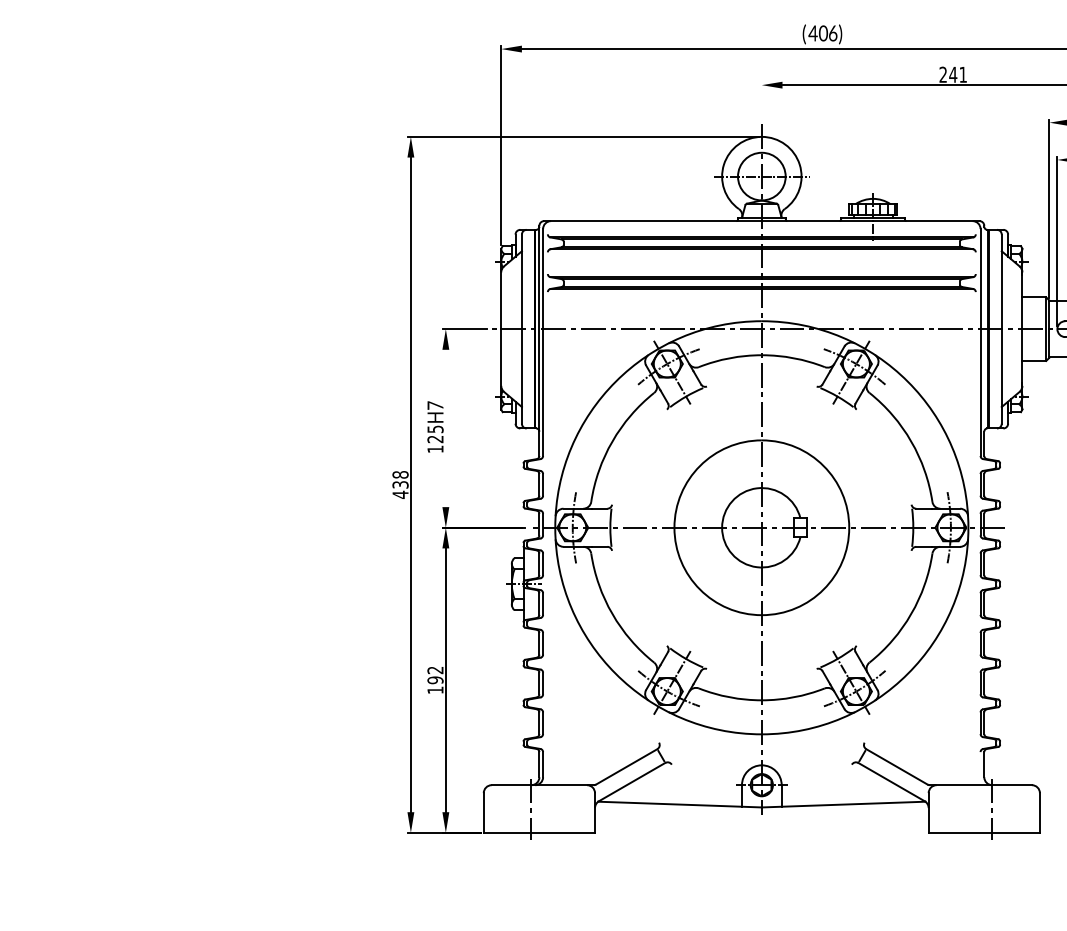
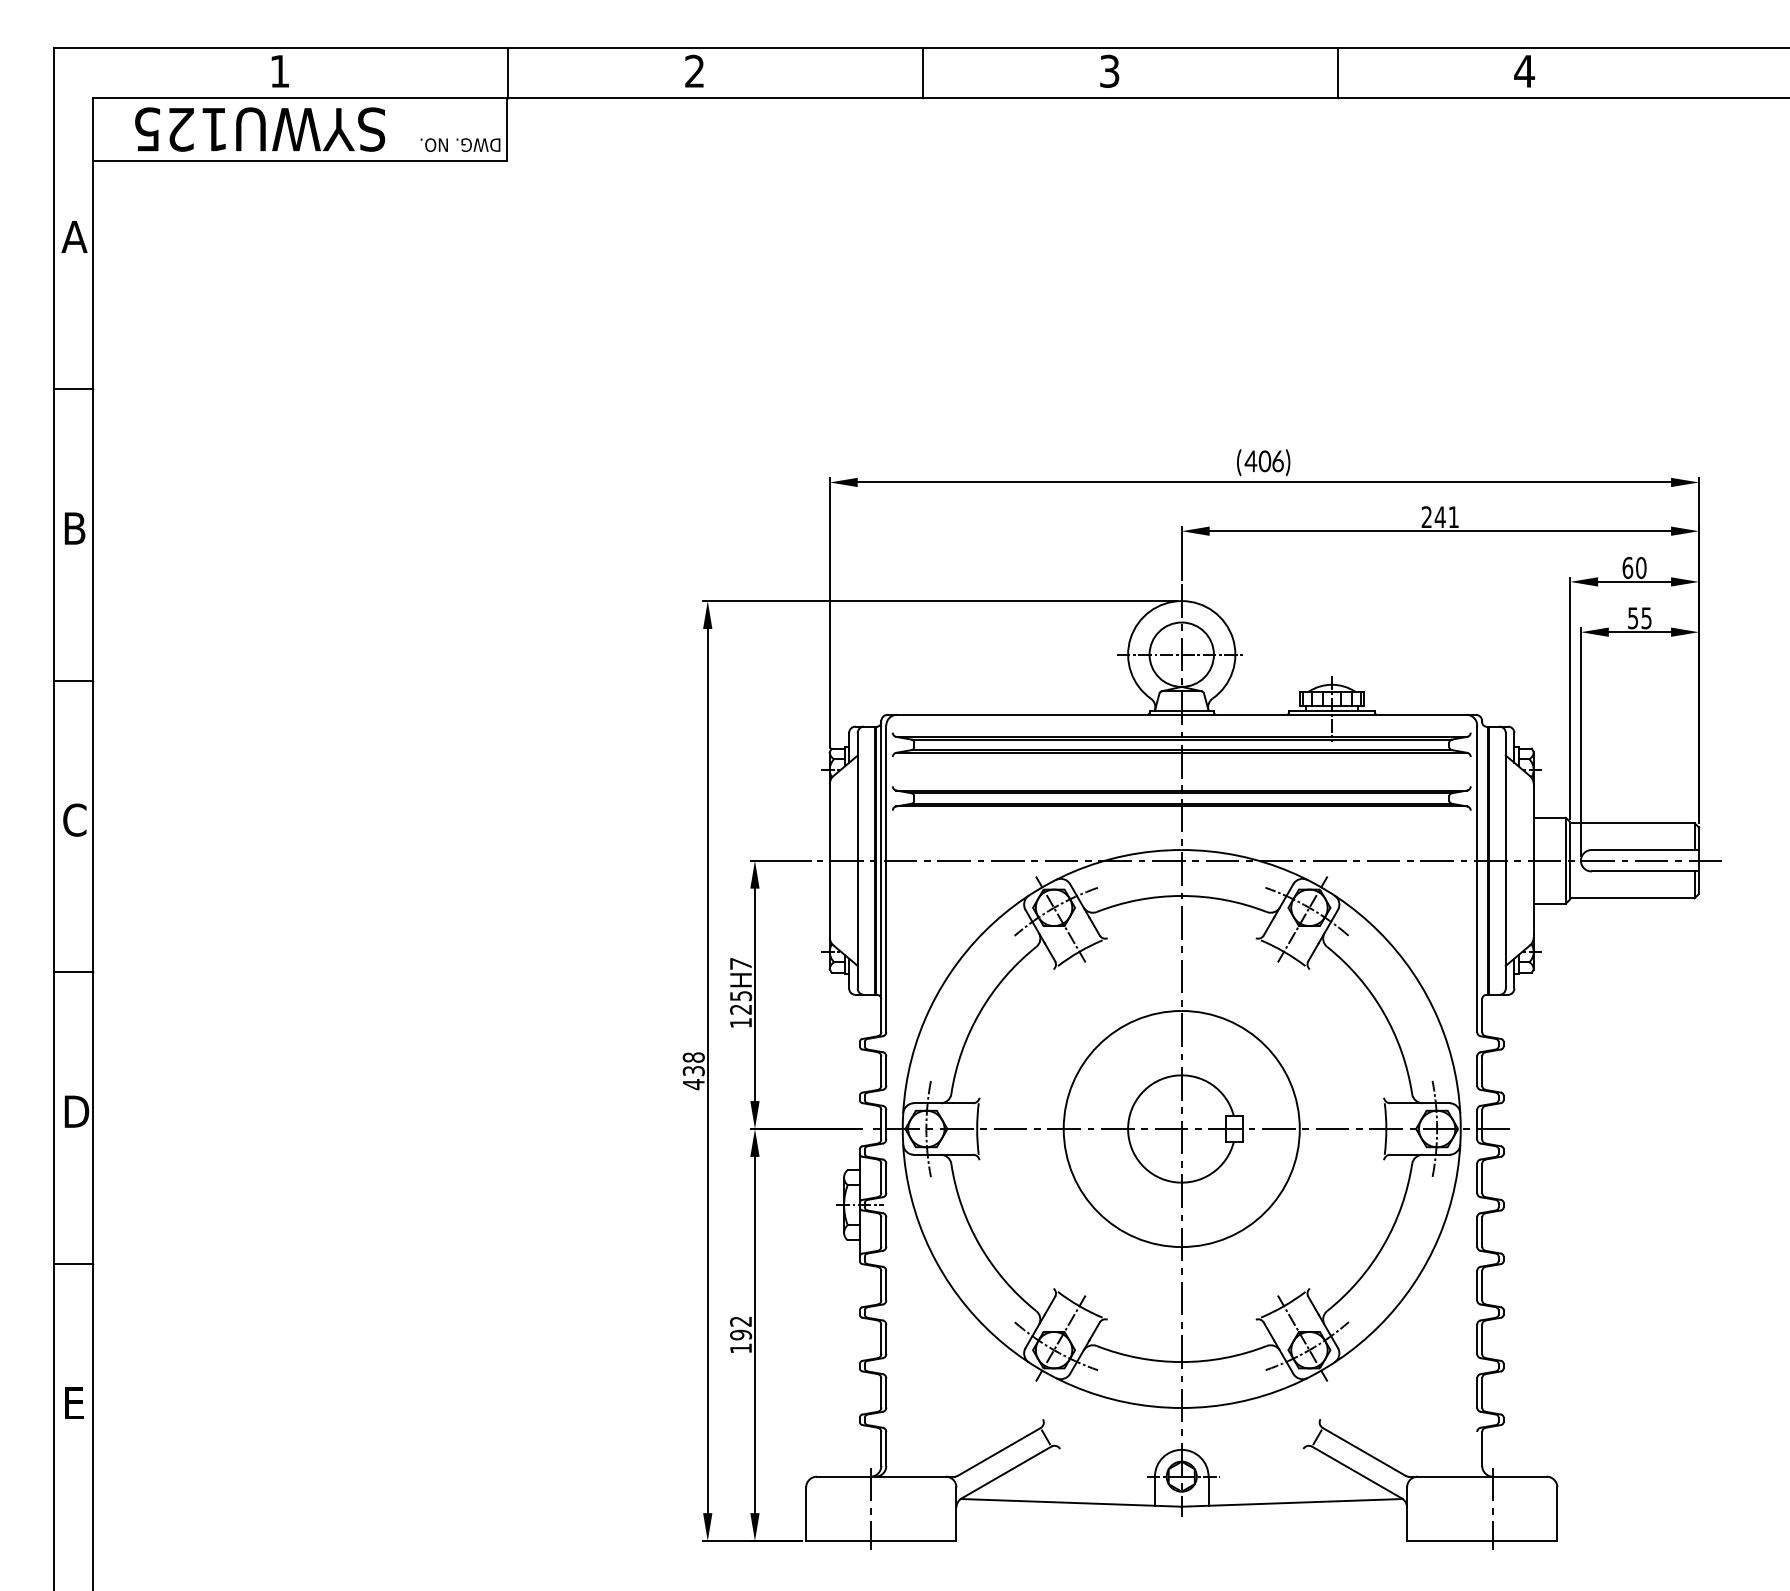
line: (761, 100) -> (1181, 552), added
line: (445, 428) -> (754, 994), added

